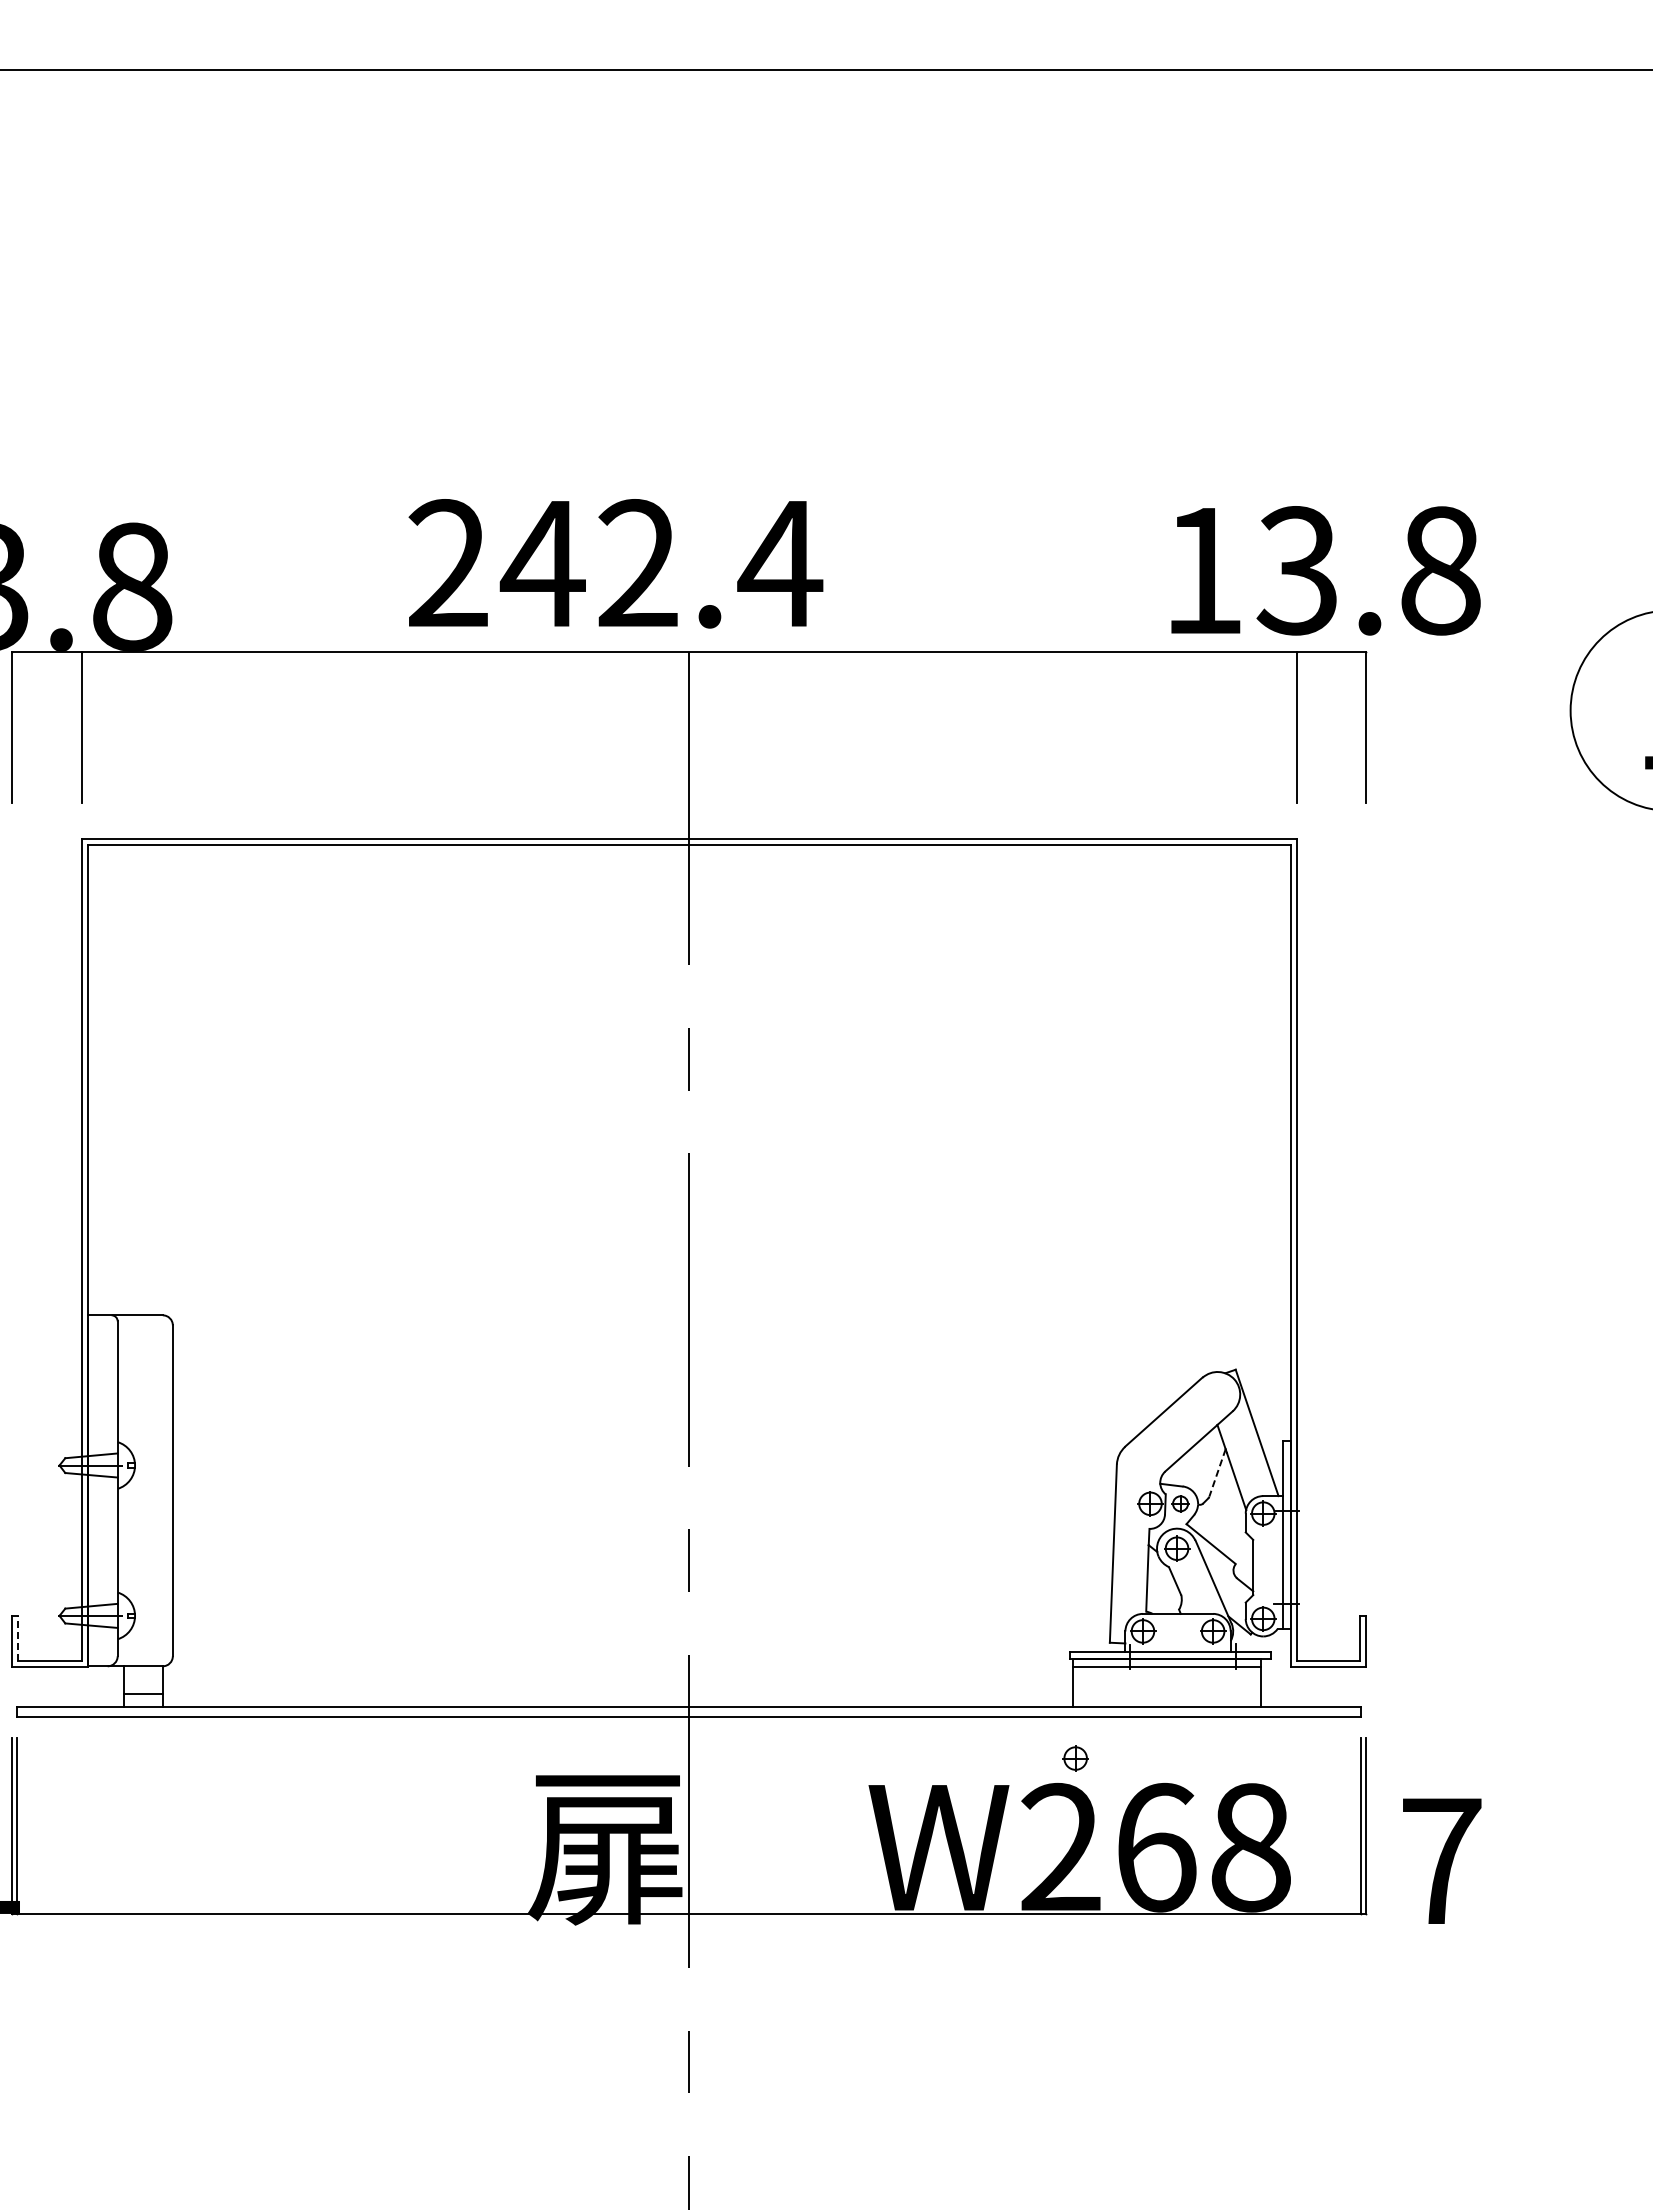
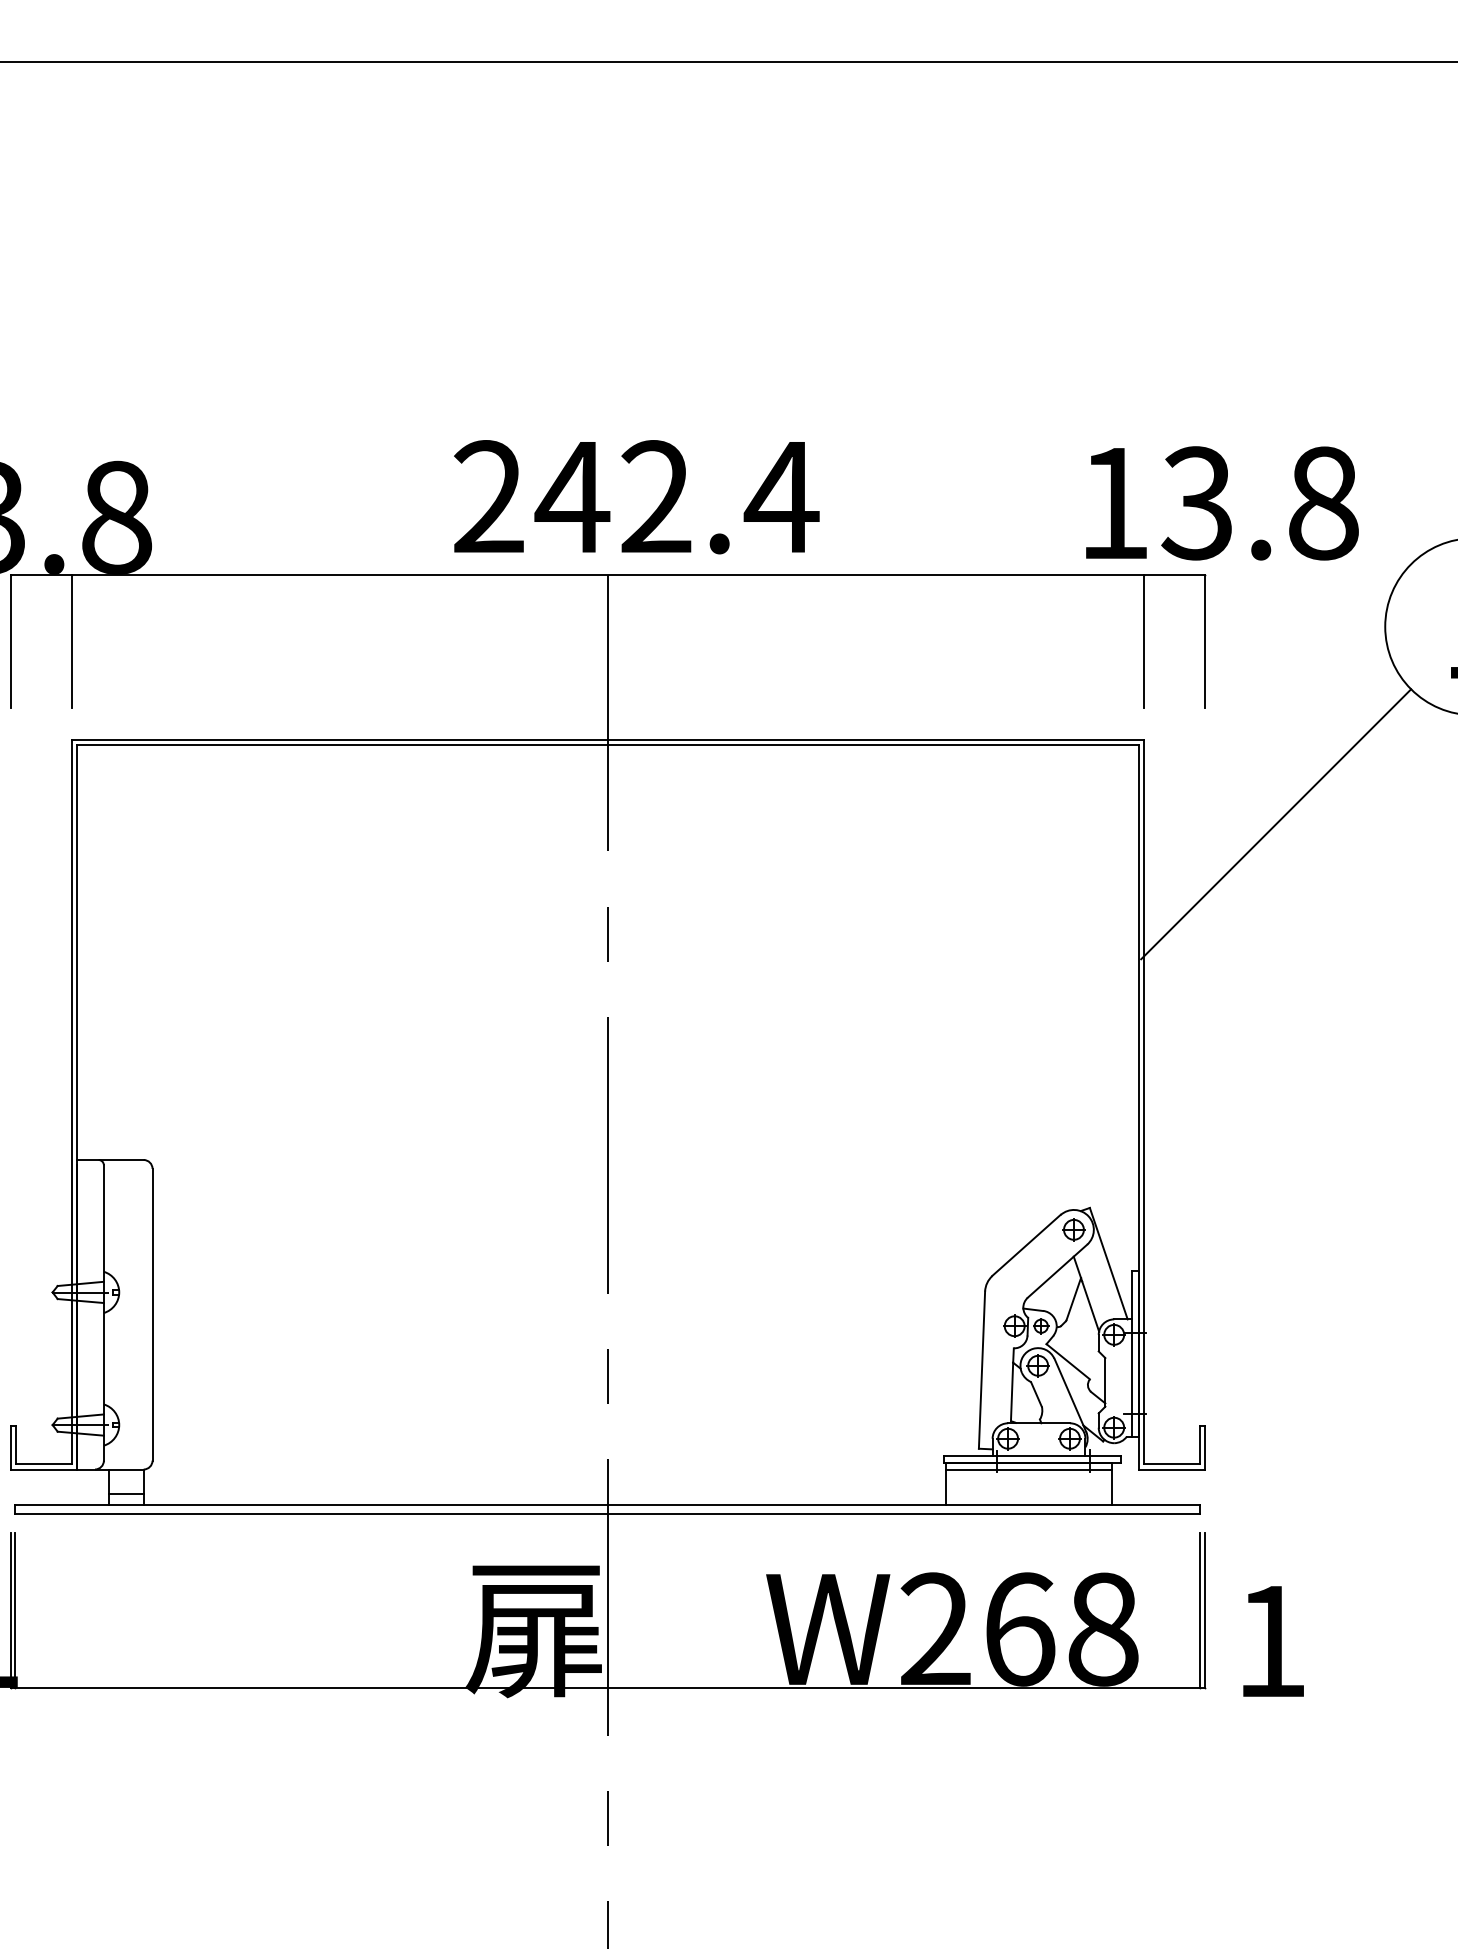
text: (615, 563) -> (636, 496), moved
text: (1325, 570) -> (1221, 503), moved
line: (1446, 934) -> (1275, 824), added
line: (1217, 1473) -> (1073, 1299), dashed -> solid
line: (18, 1637) -> (16, 1444), dashed -> solid
part: (1075, 1758) -> (1073, 1229), moved
text: (1442, 1860) -> (1272, 1640), 7 -> 1

